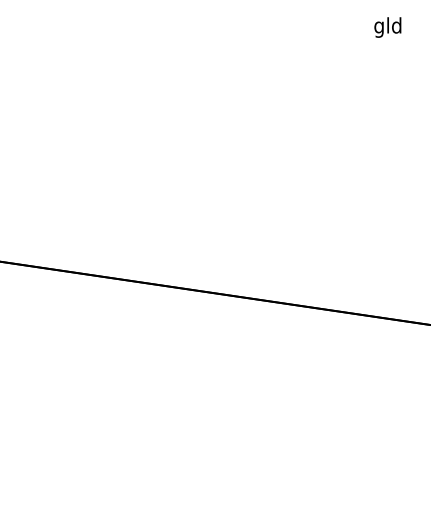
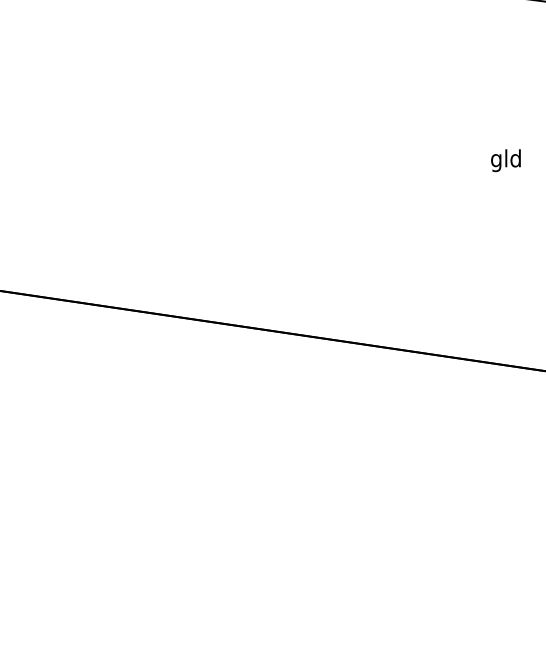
text: (387, 27) -> (505, 160), moved

